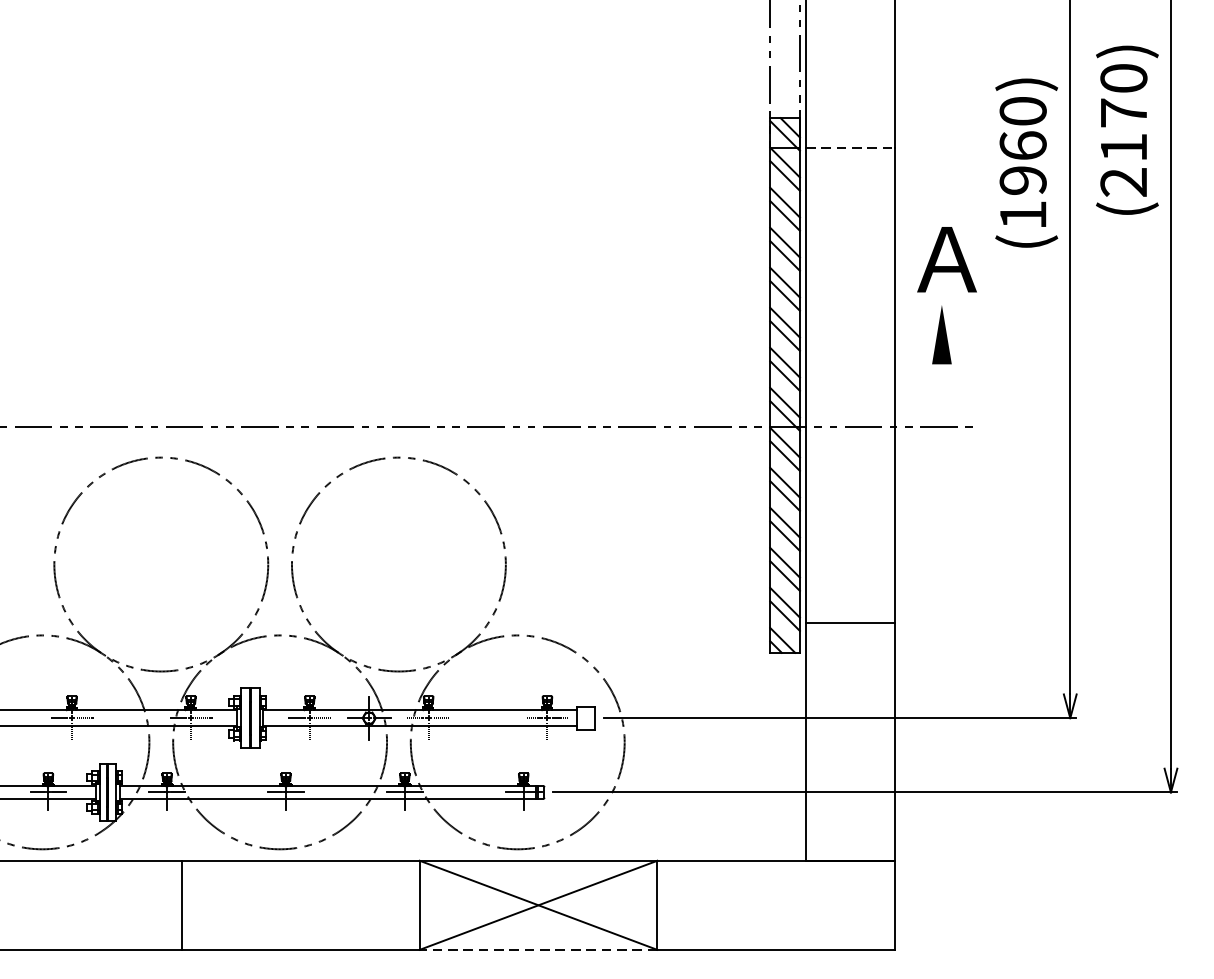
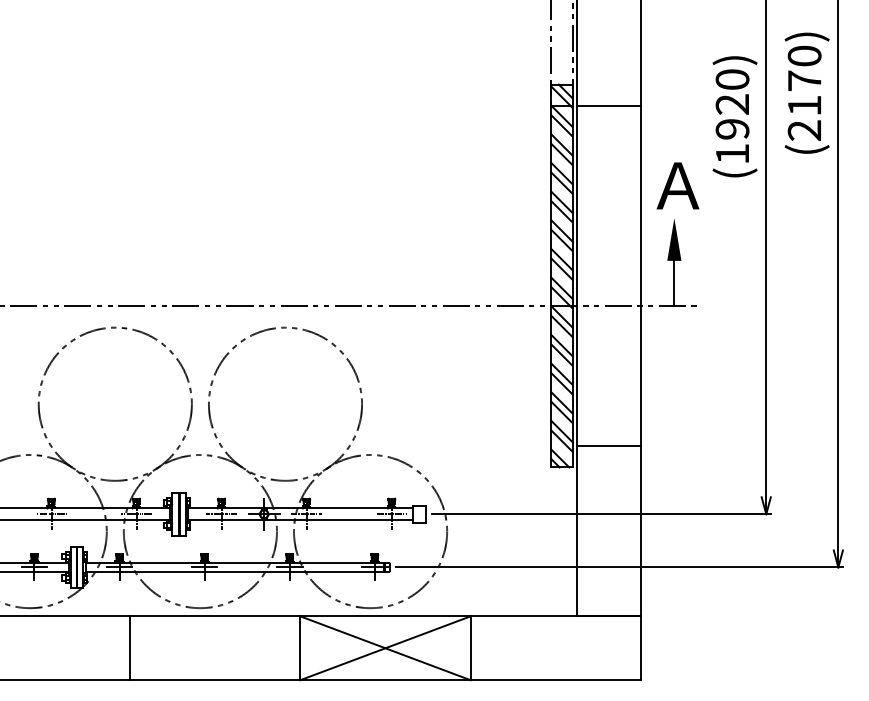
text: (1023, 145) -> (732, 104), (1960) -> (1920)
line: (849, 147) -> (608, 105), dashed -> solid
line: (942, 394) -> (674, 282), added
line: (537, 950) -> (384, 680), dashed -> solid

